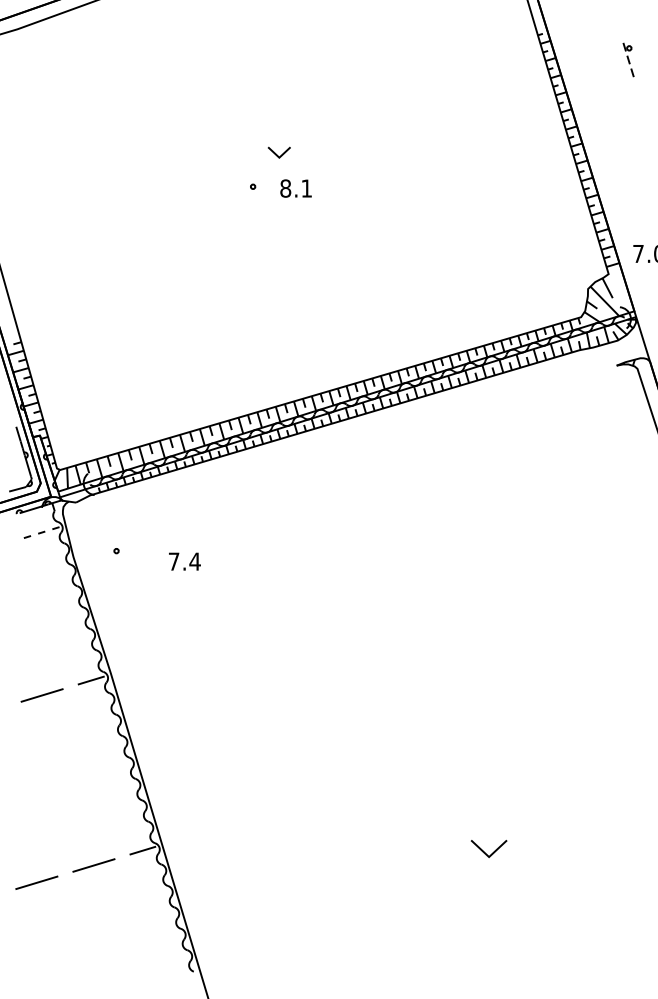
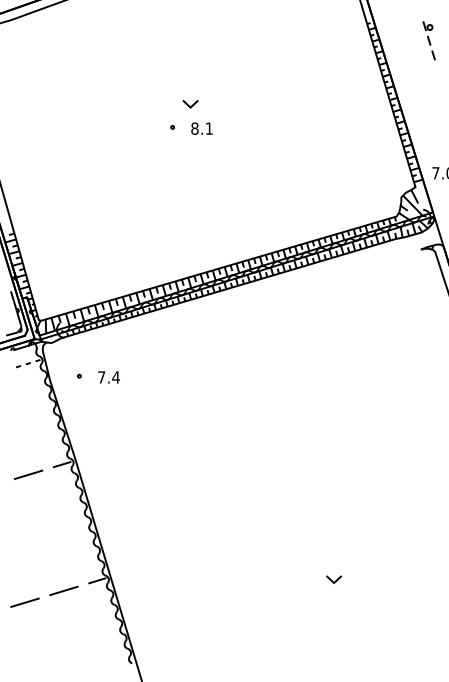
part: (627, 59) -> (428, 40), size x1.67
text: (184, 561) -> (108, 377), moved
part: (490, 848) -> (334, 579), size x0.62

